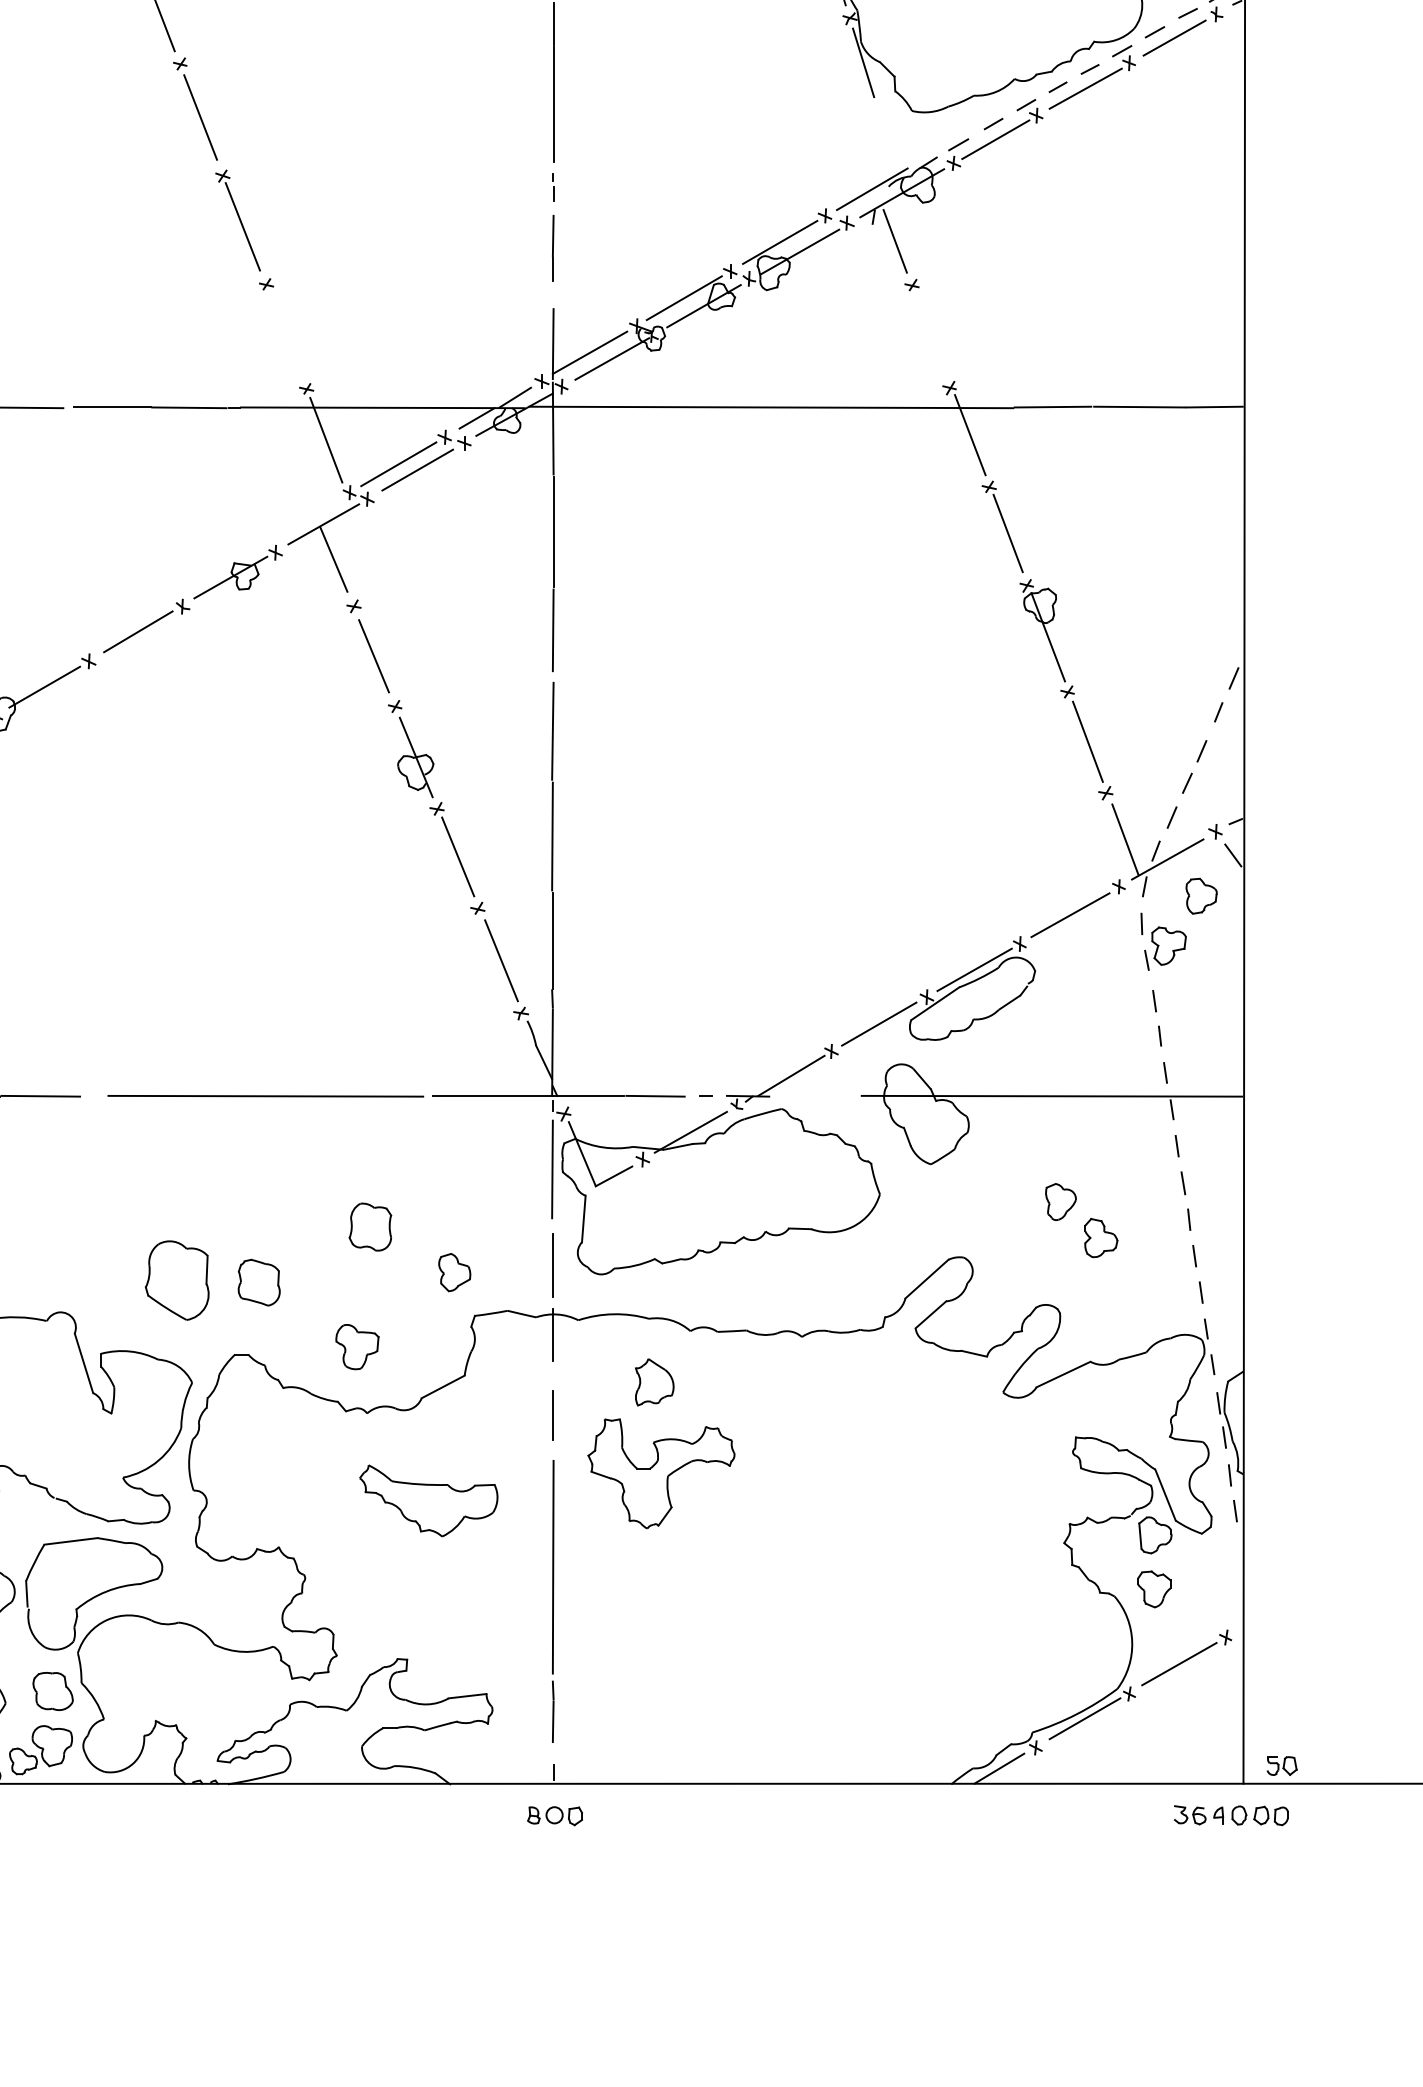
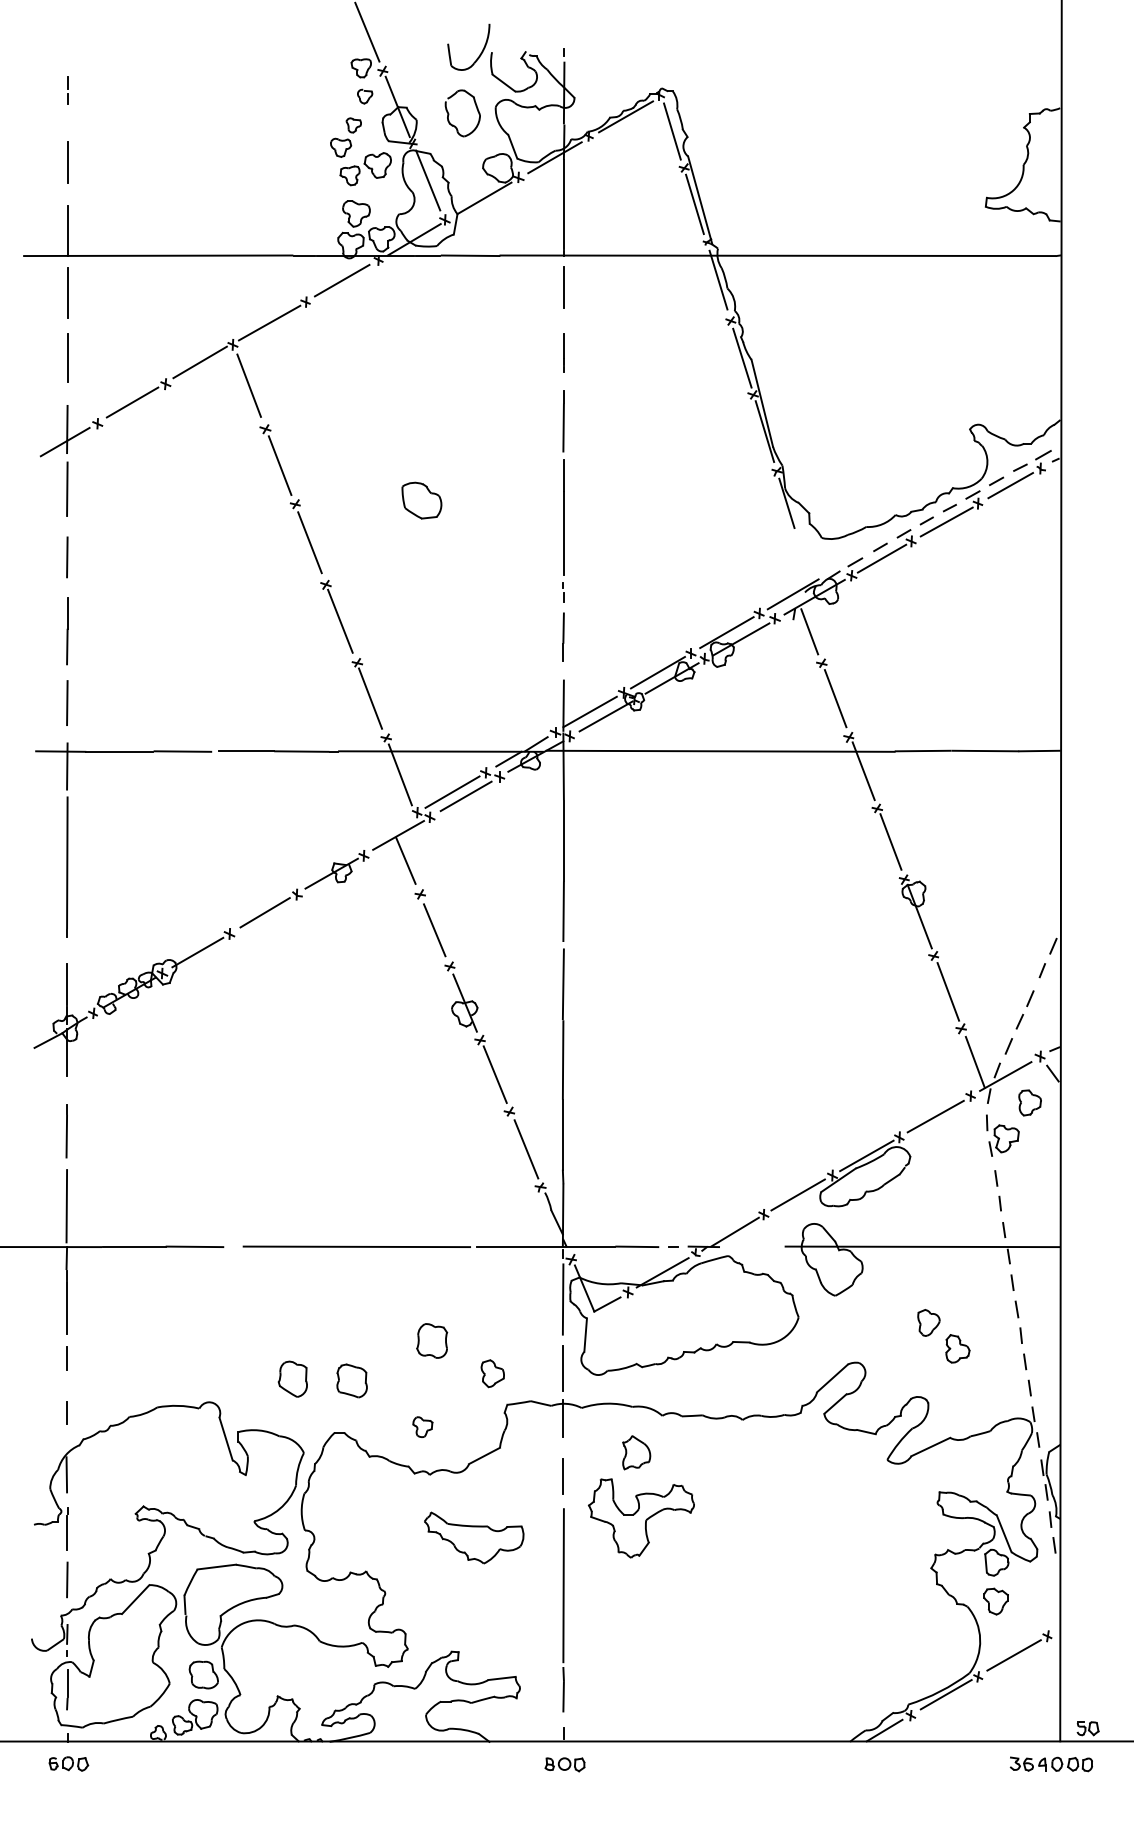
part: (355, 58) -> (421, 500), added
line: (284, 334) -> (370, 698), added
line: (931, 334) -> (835, 698), added
part: (176, 1279) -> (292, 1378), size x0.62
part: (357, 1345) -> (422, 1426), size x0.62

